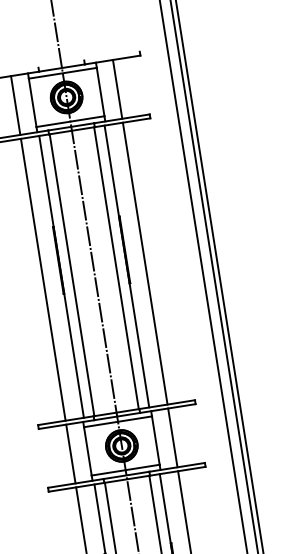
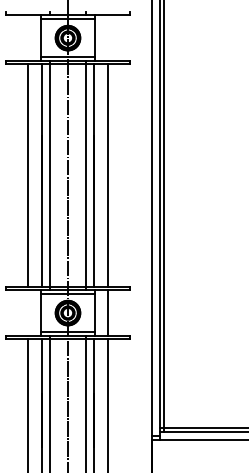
line: (117, 88) -> (108, 37), removed
line: (15, 104) -> (27, 37), removed
line: (70, 453) -> (27, 312), removed

